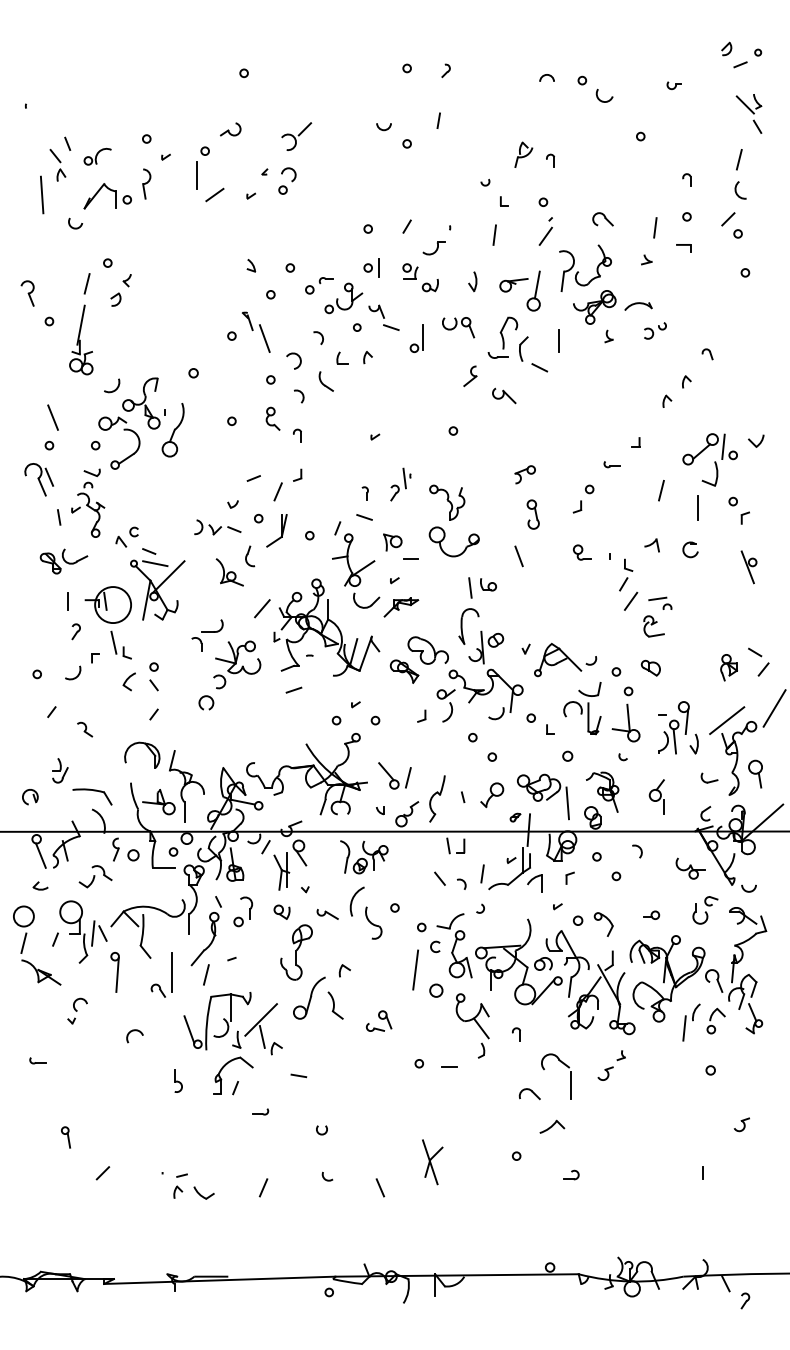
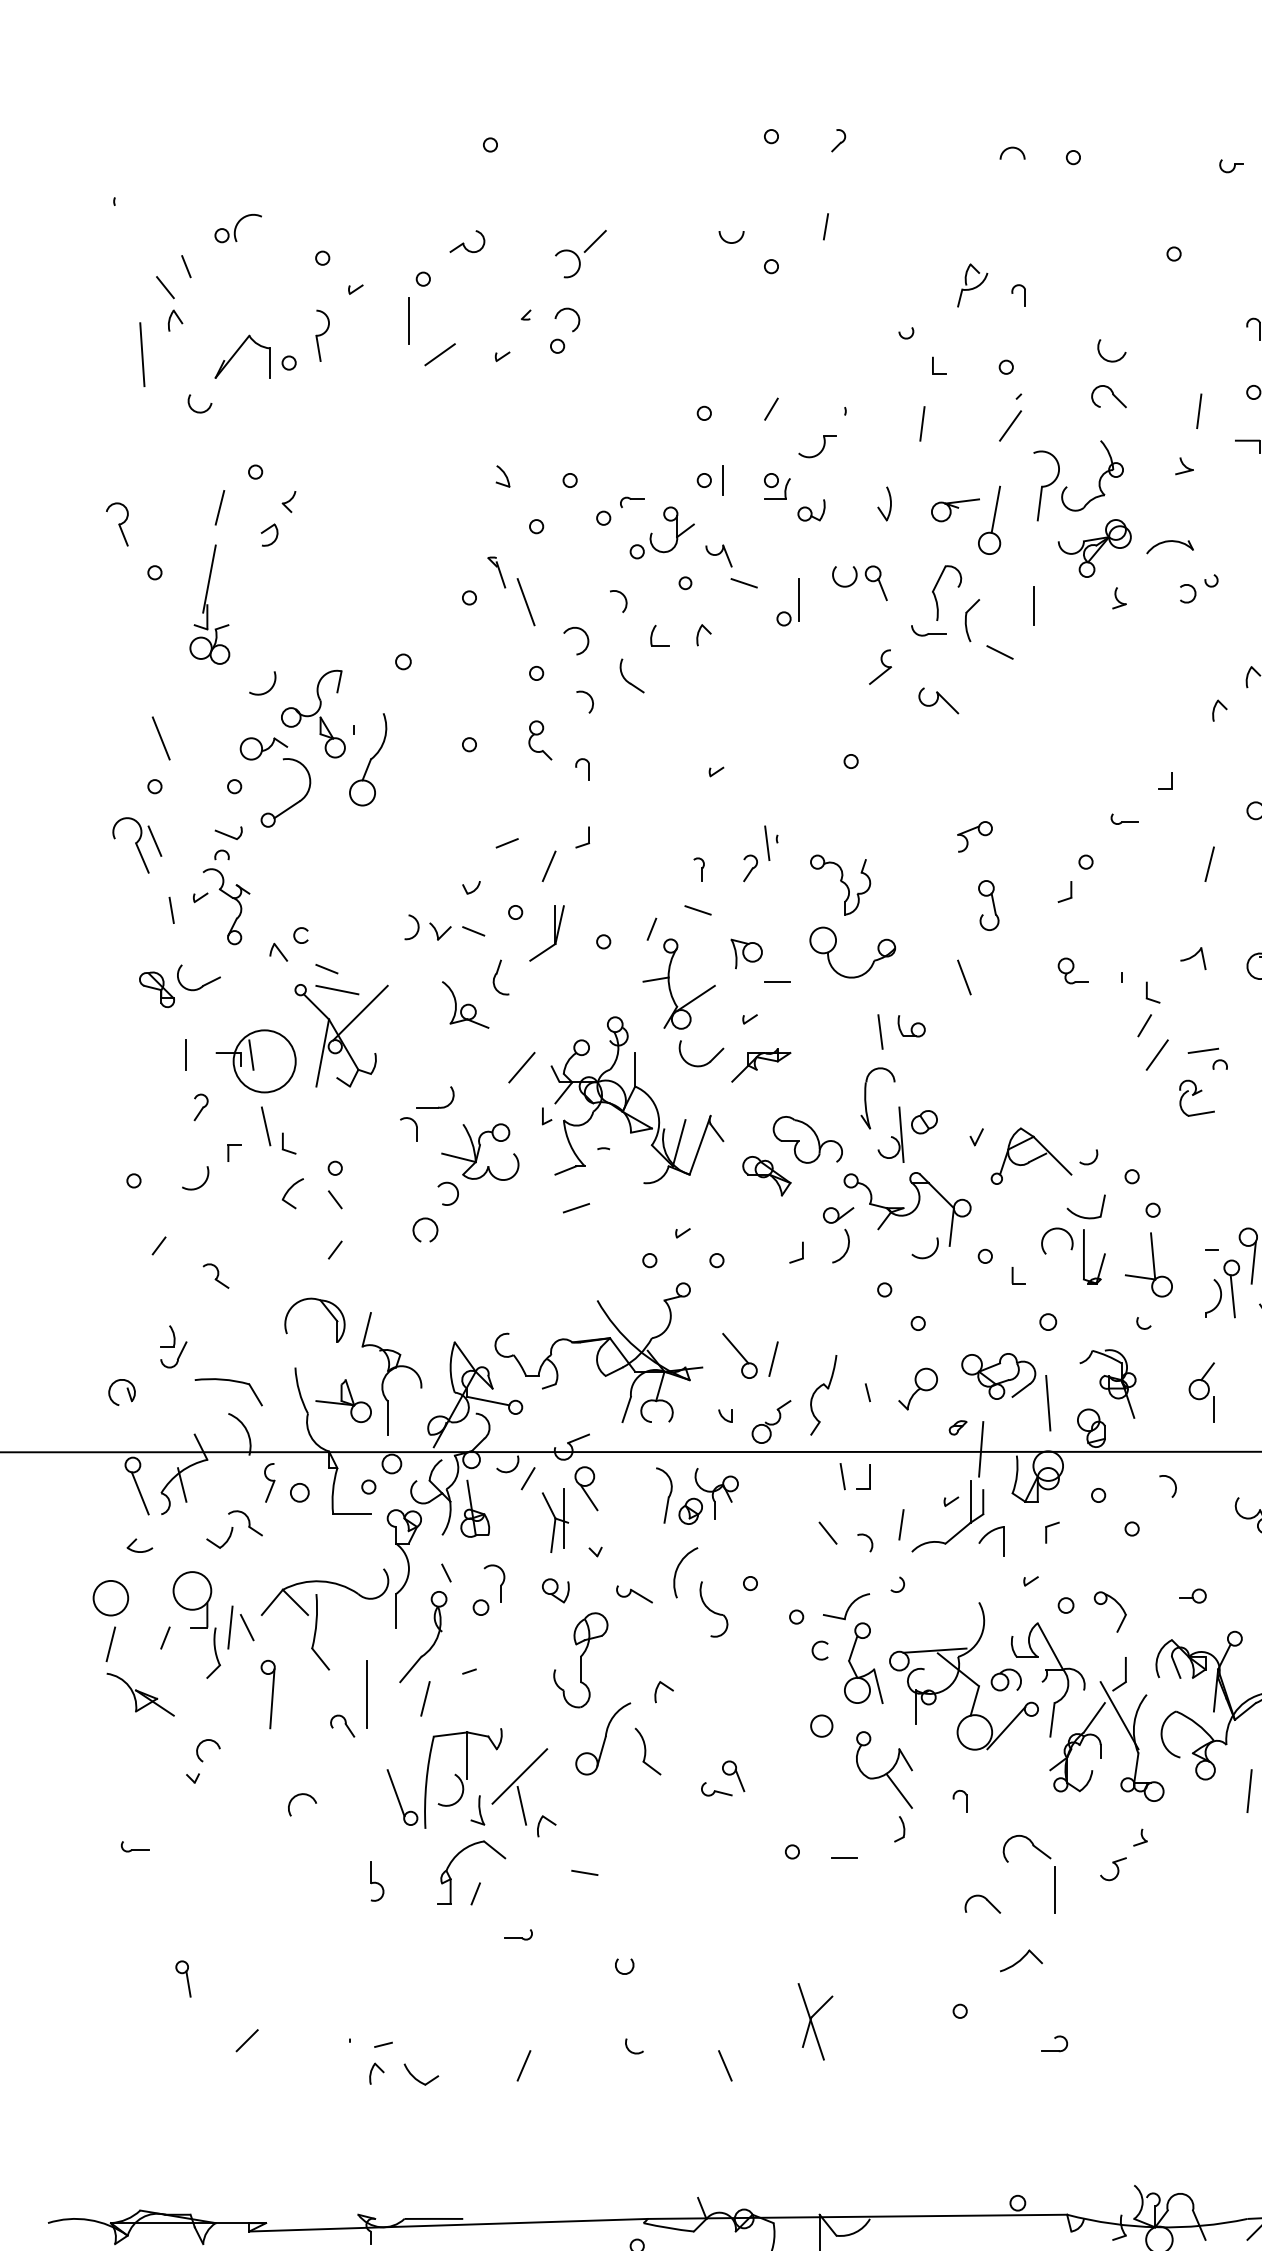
arc: (603, 100) -> (1109, 358), moved
part: (97, 156) -> (237, 228), moved
part: (650, 667) -> (1190, 1169), removed
line: (415, 969) -> (785, 1689), removed

